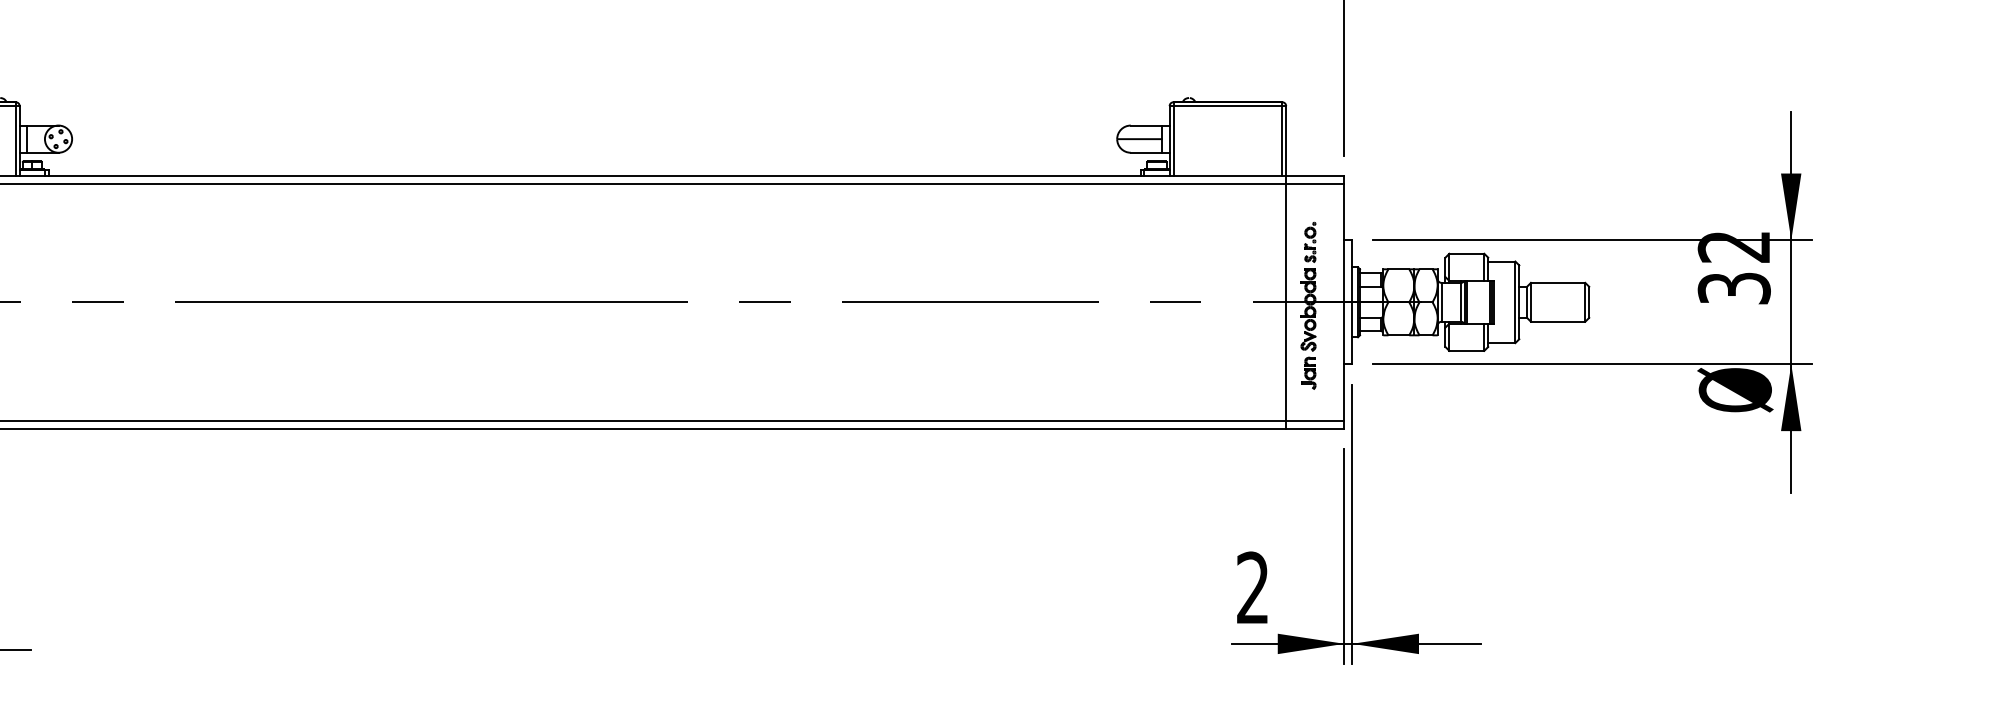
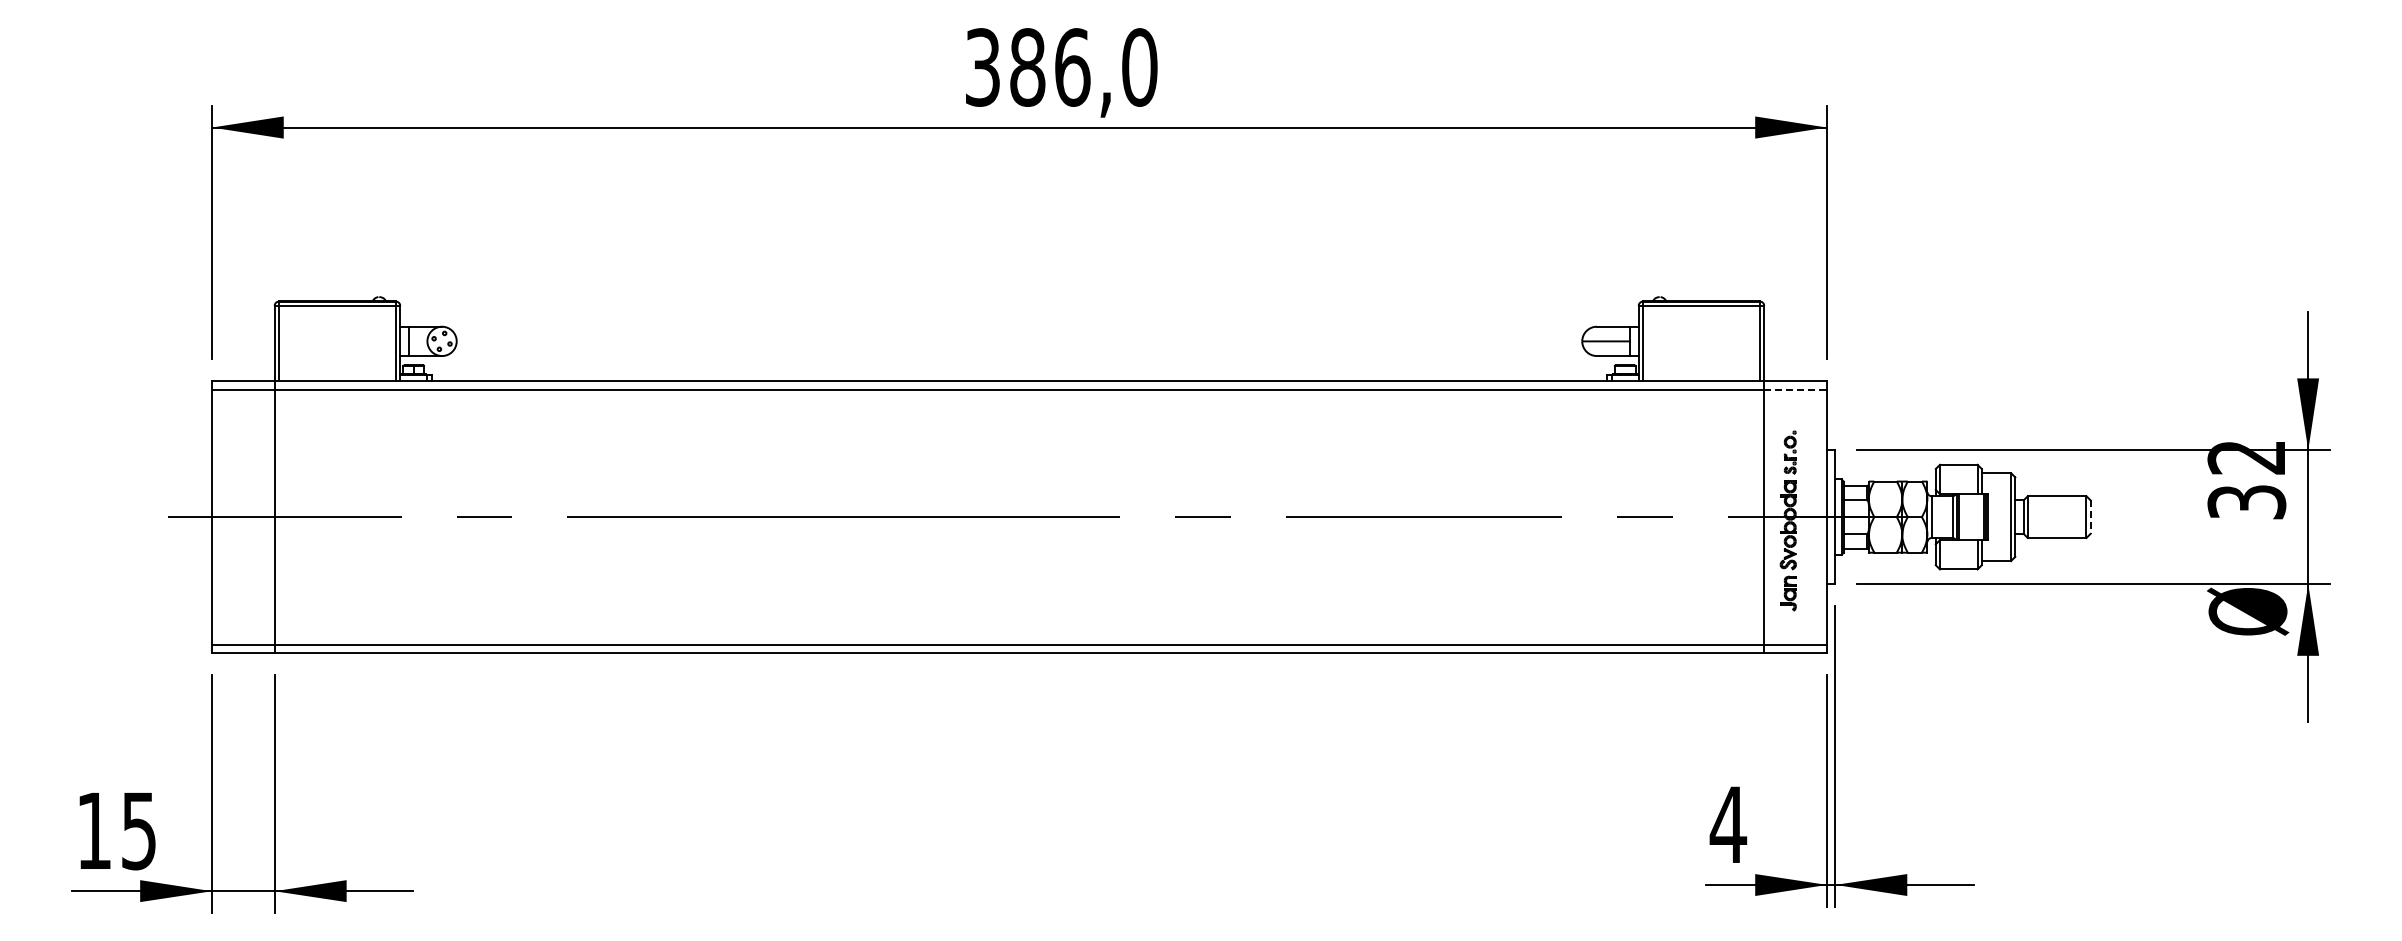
line: (1316, 183) -> (1796, 389), solid -> dashed
line: (1589, 302) -> (2090, 517), solid -> dashed
text: (1252, 586) -> (1728, 823), 2 -> 4

